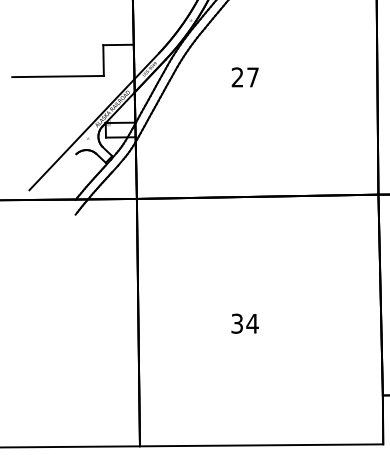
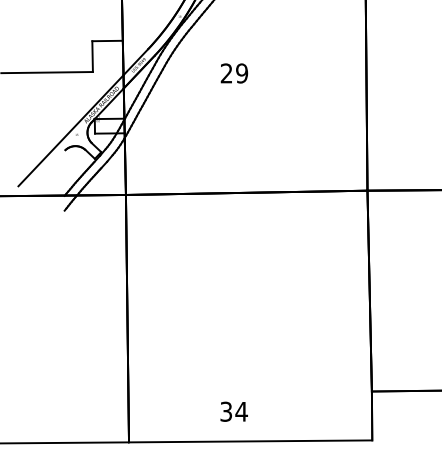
text: (253, 77) -> (242, 73), 27 -> 29
text: (244, 323) -> (233, 411), moved

